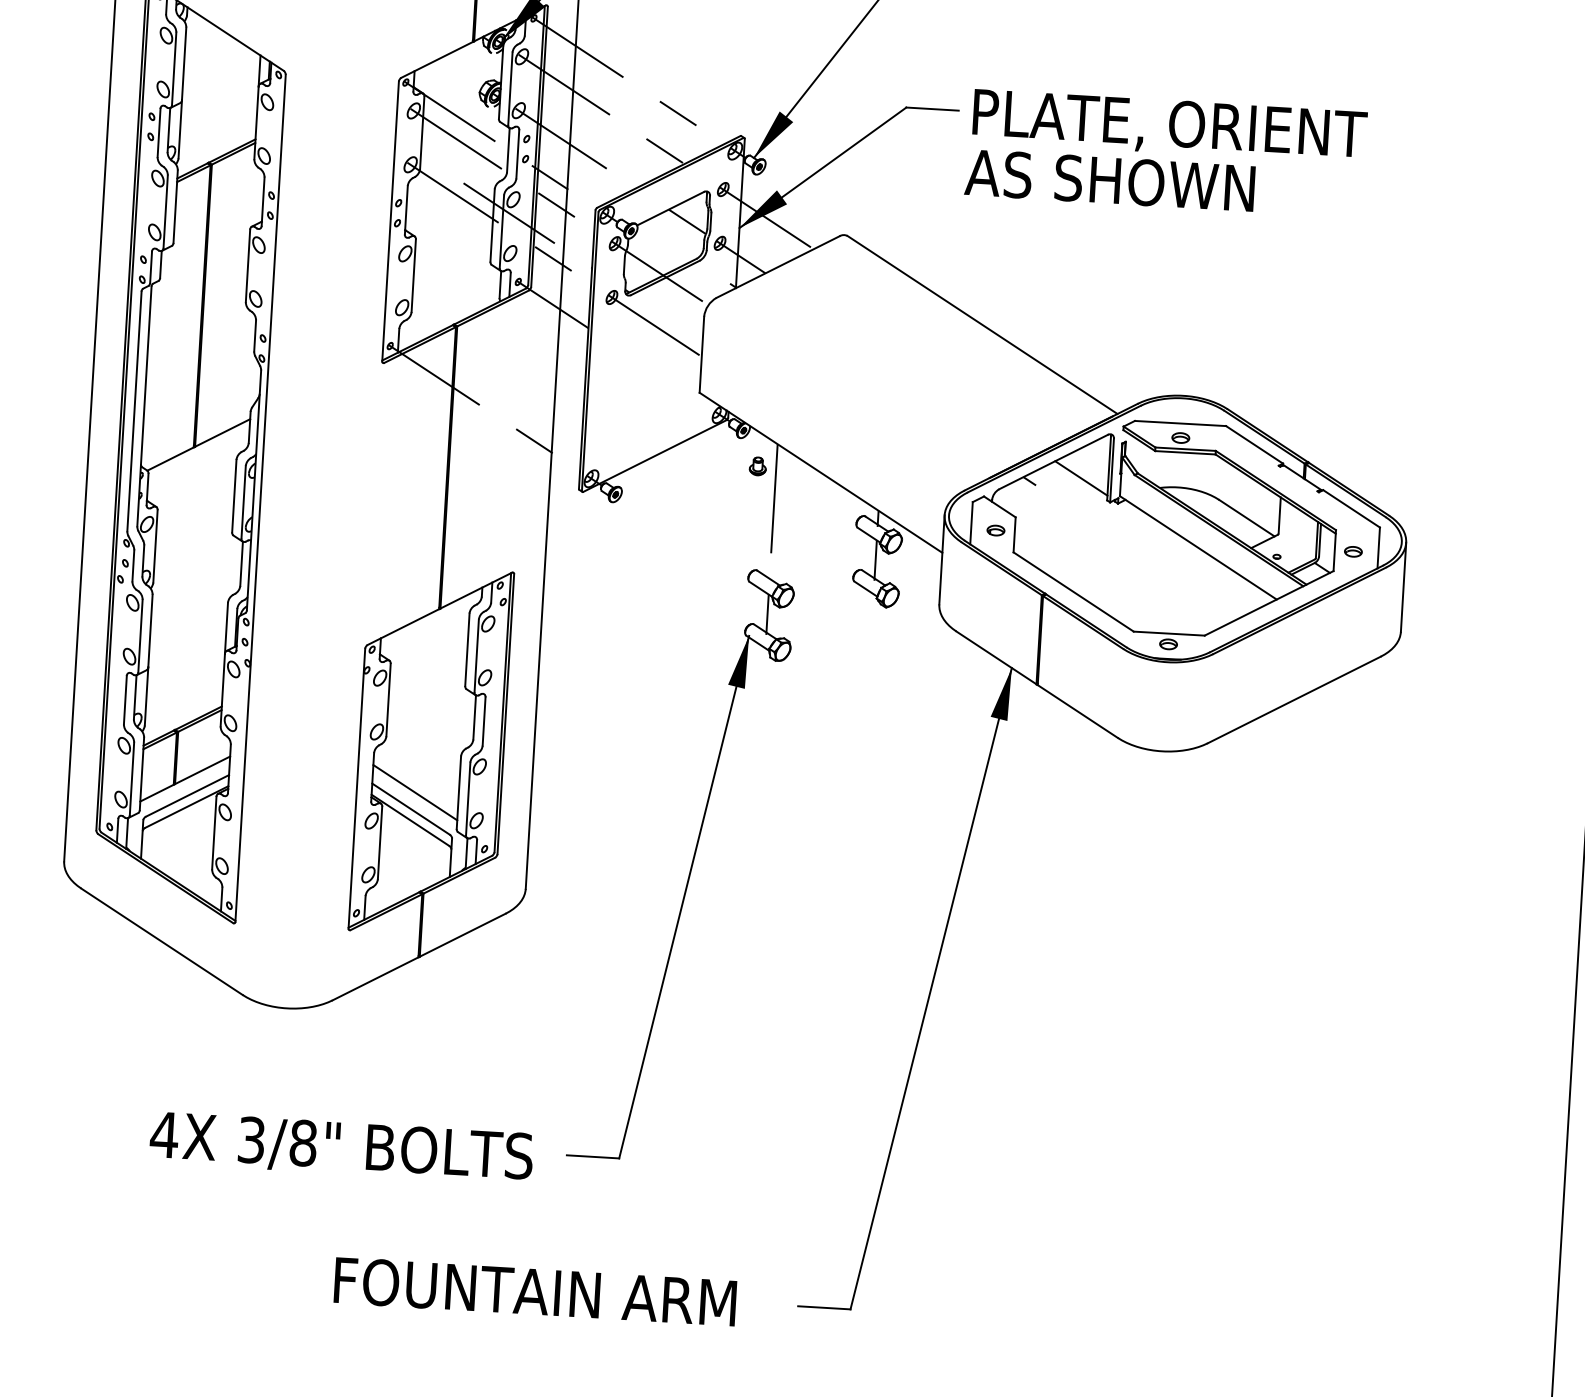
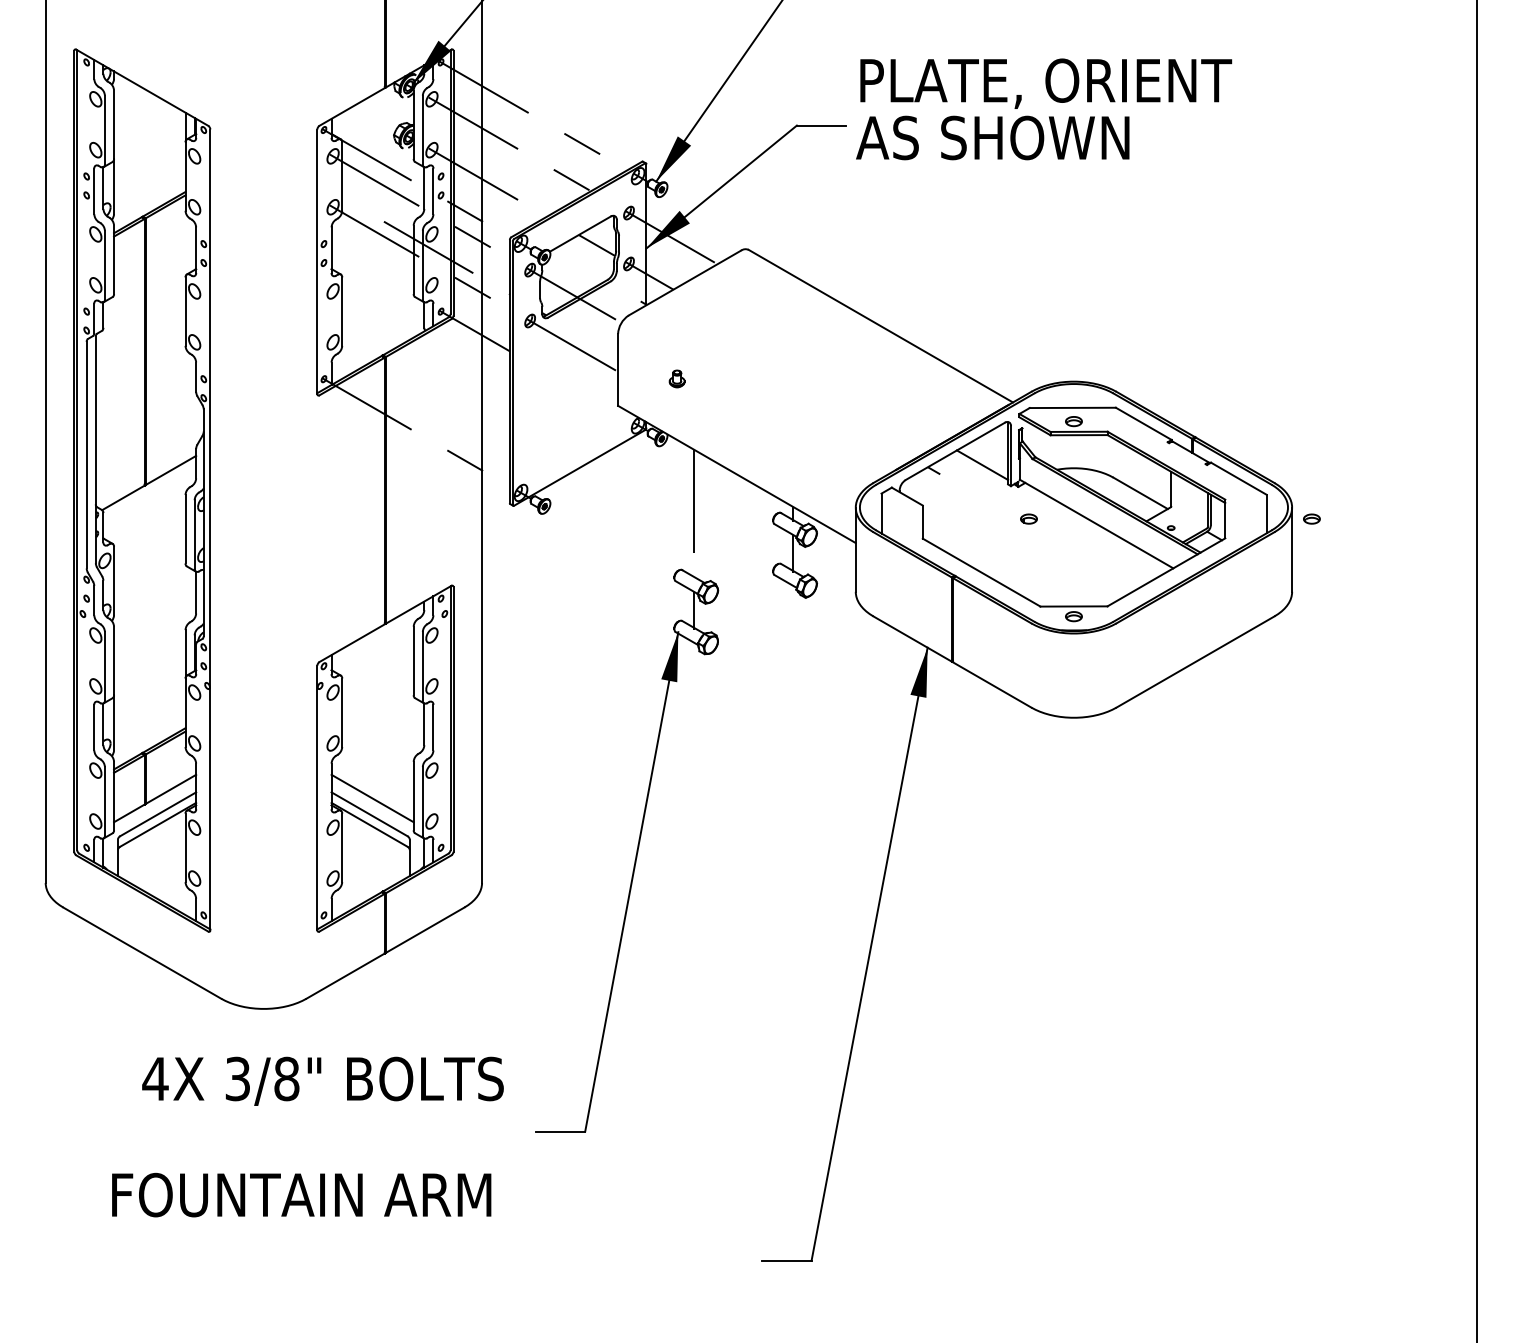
text: (1166, 153) -> (1044, 109), moved
part: (757, 465) -> (676, 378), moved
part: (995, 529) -> (1028, 518), moved
part: (1353, 551) -> (1311, 518), moved
text: (341, 1147) -> (322, 1080), moved
text: (535, 1291) -> (301, 1194), moved

